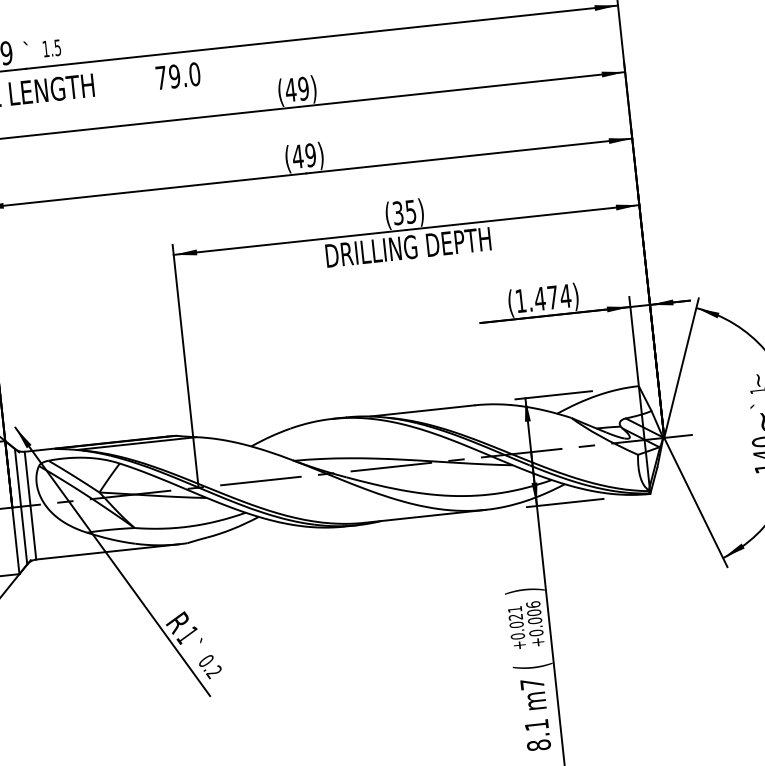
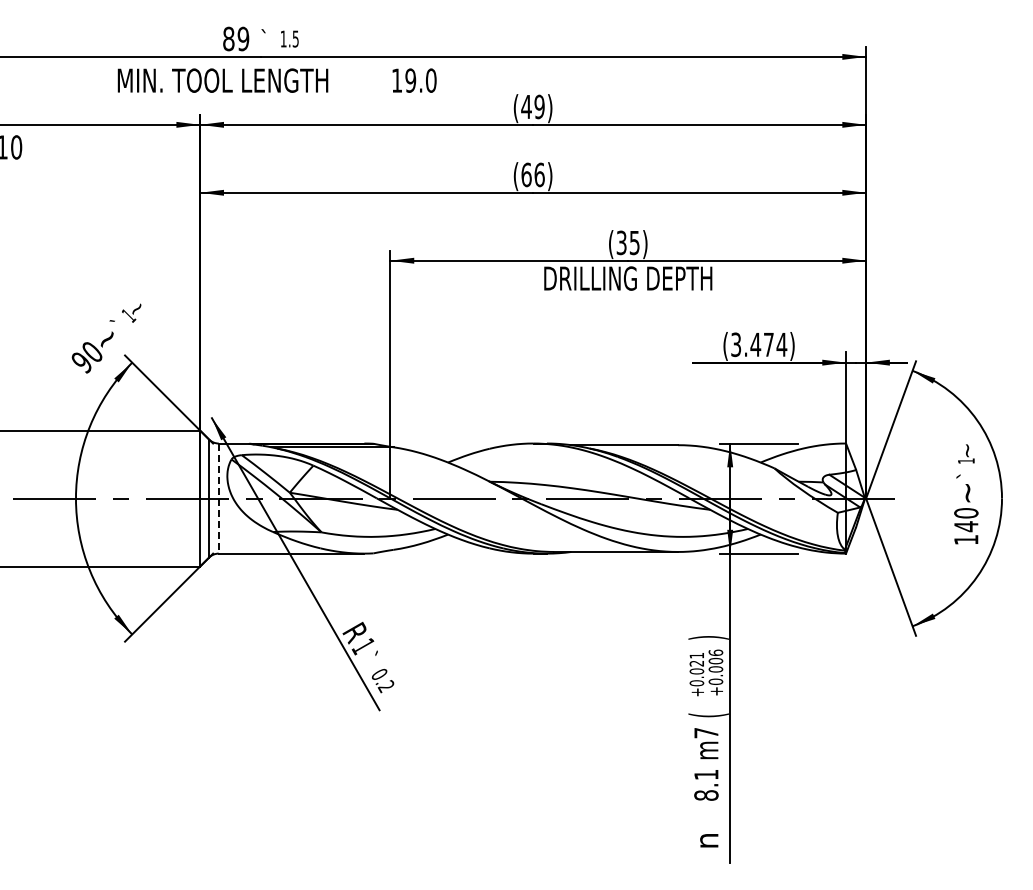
text: (161, 77) -> (397, 80), 79.0 -> 19.0
text: (303, 155) -> (532, 174), (49) -> (66)
text: (521, 300) -> (736, 344), (1.474) -> (3.474)
line: (30, 506) -> (218, 499), solid -> dashed

